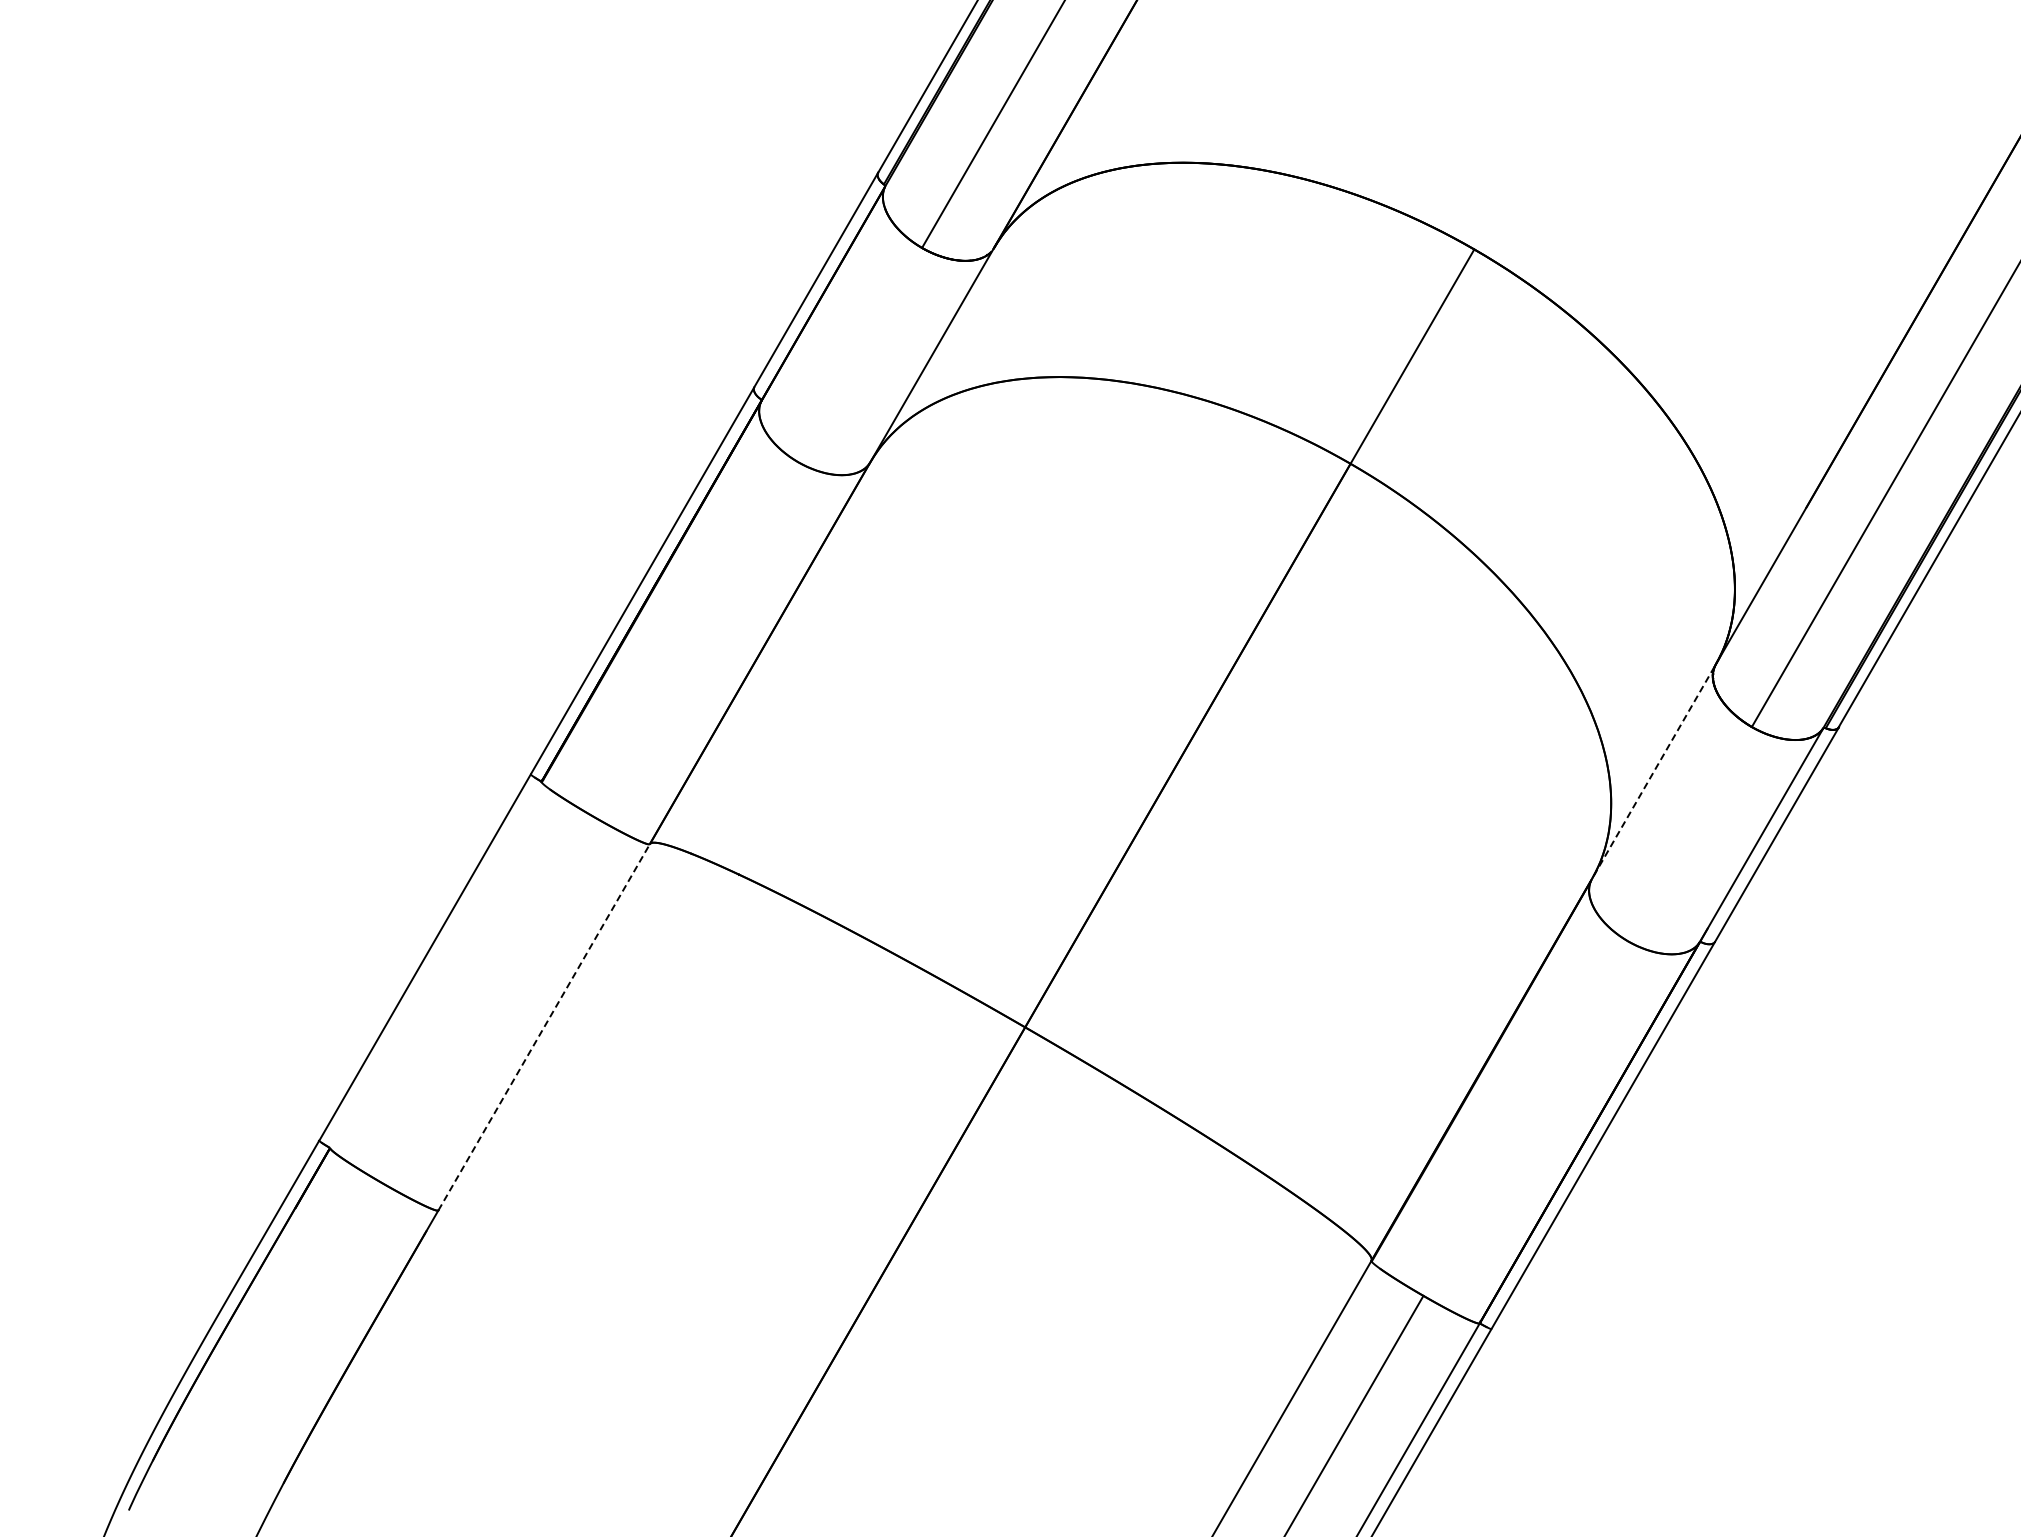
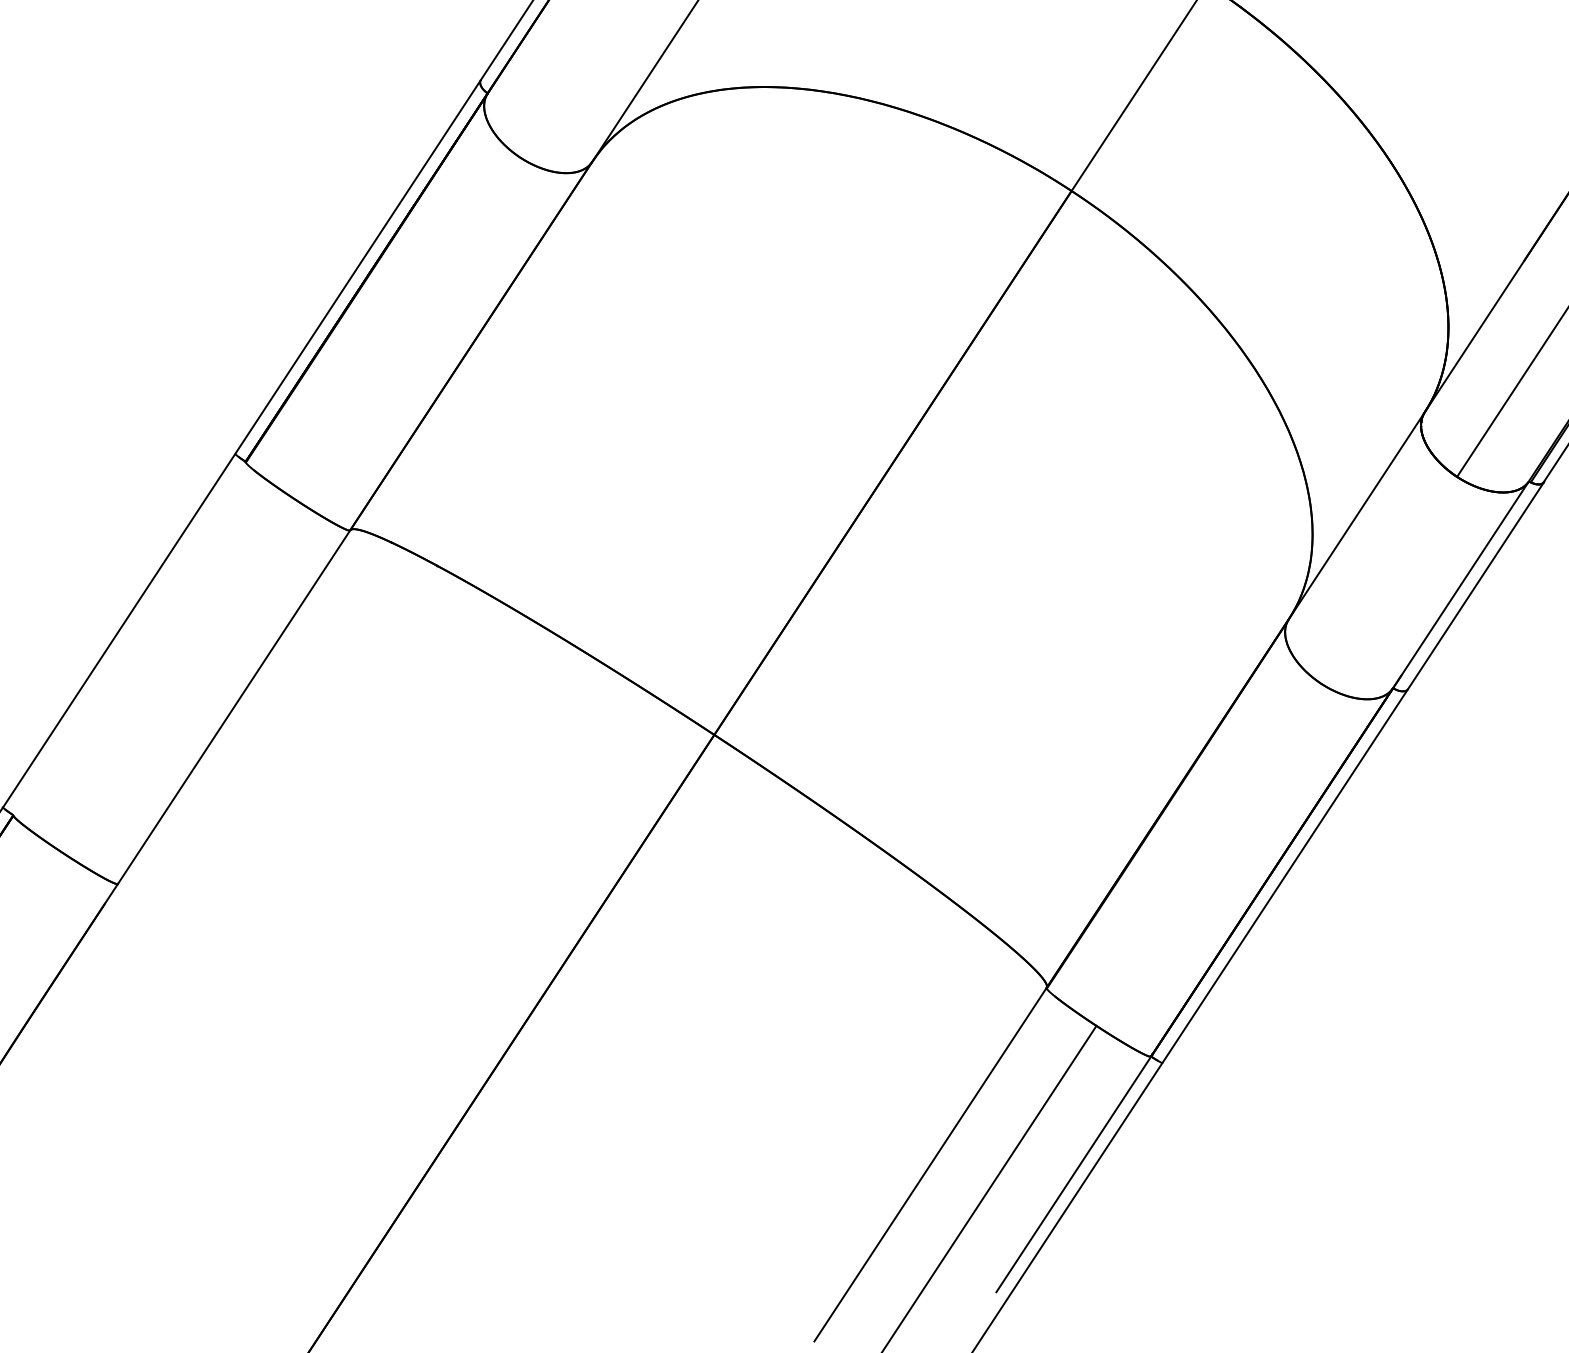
line: (1653, 772) -> (1356, 516), dashed -> solid
line: (544, 1026) -> (234, 706), dashed -> solid

